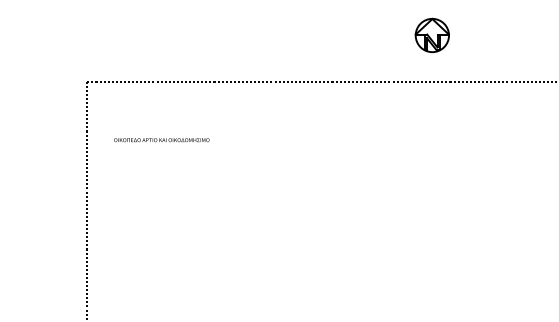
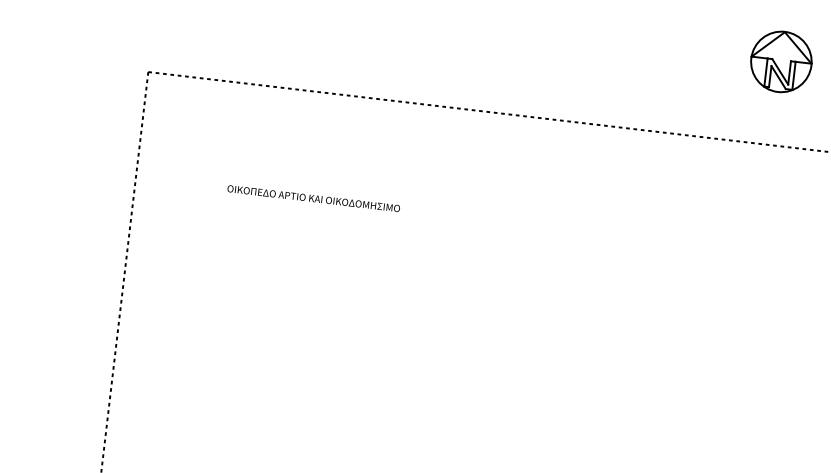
text: (161, 140) -> (313, 199), moved

